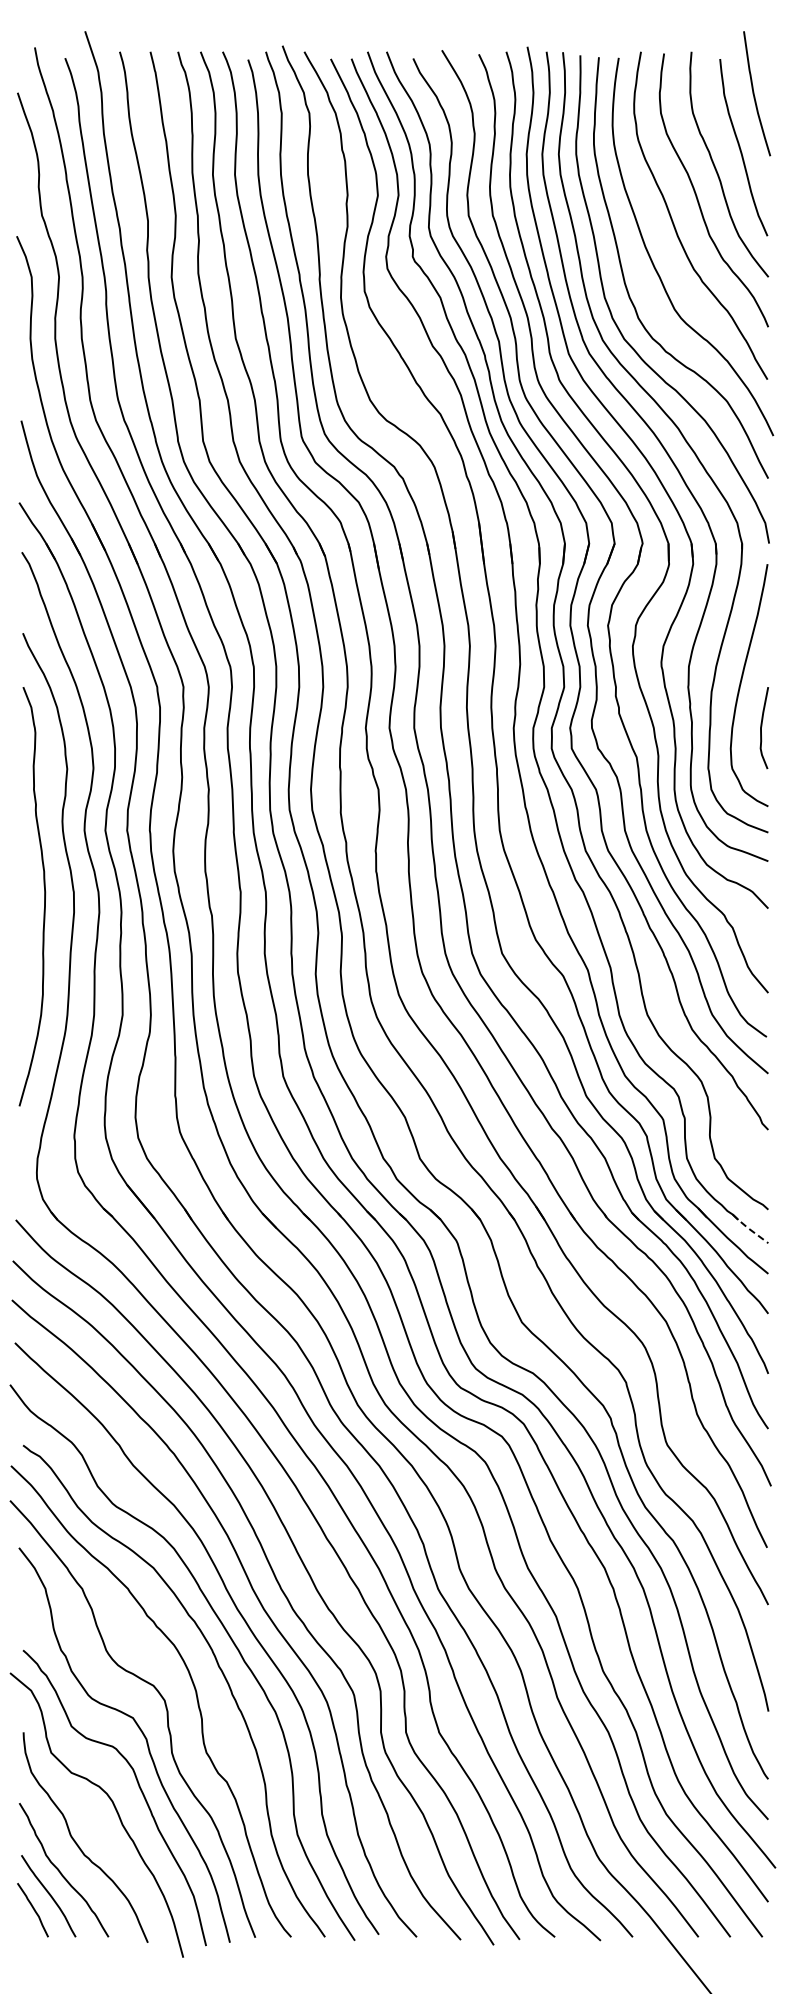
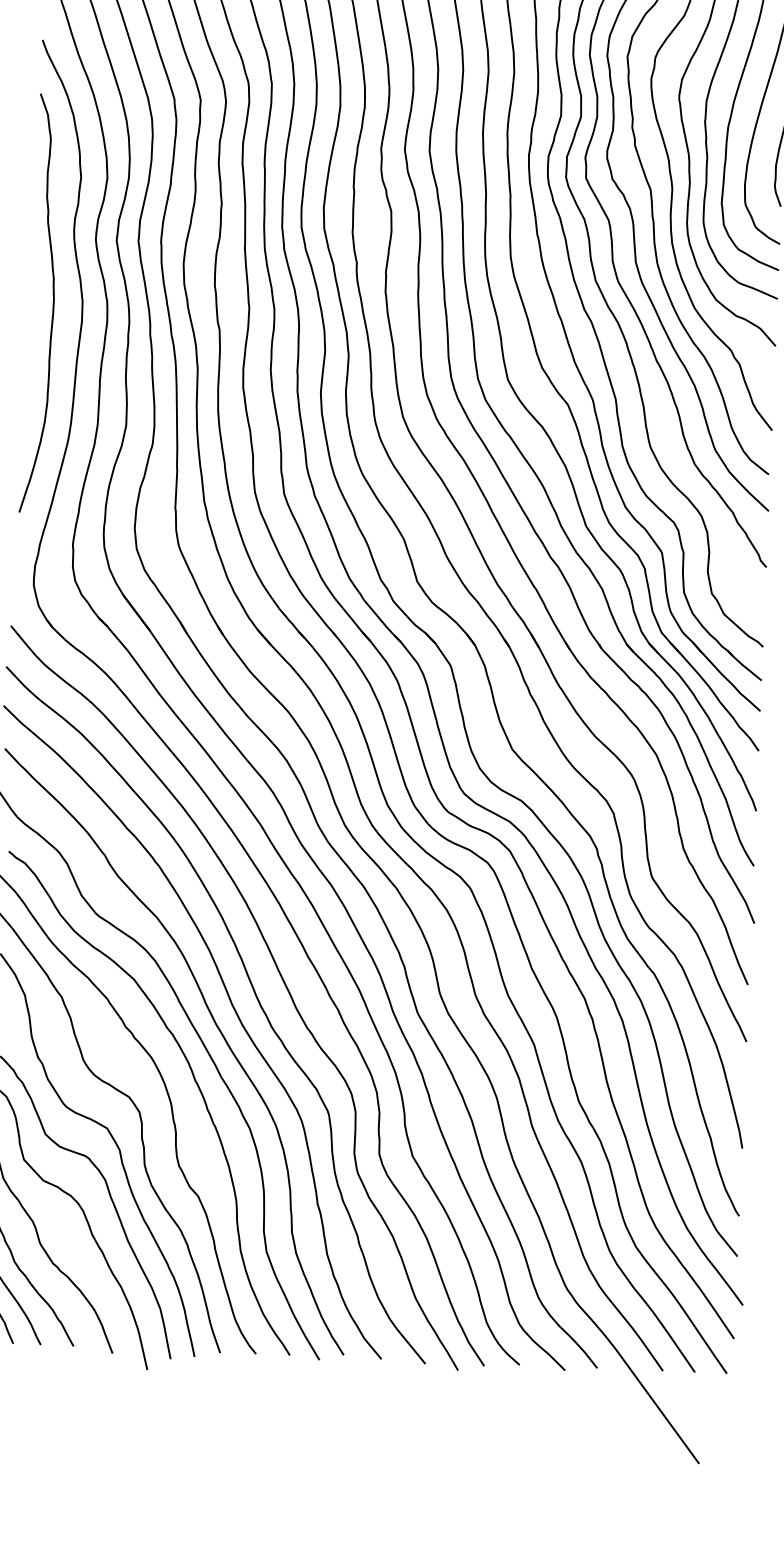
line: (749, 1229) -> (743, 666), dashed -> solid

